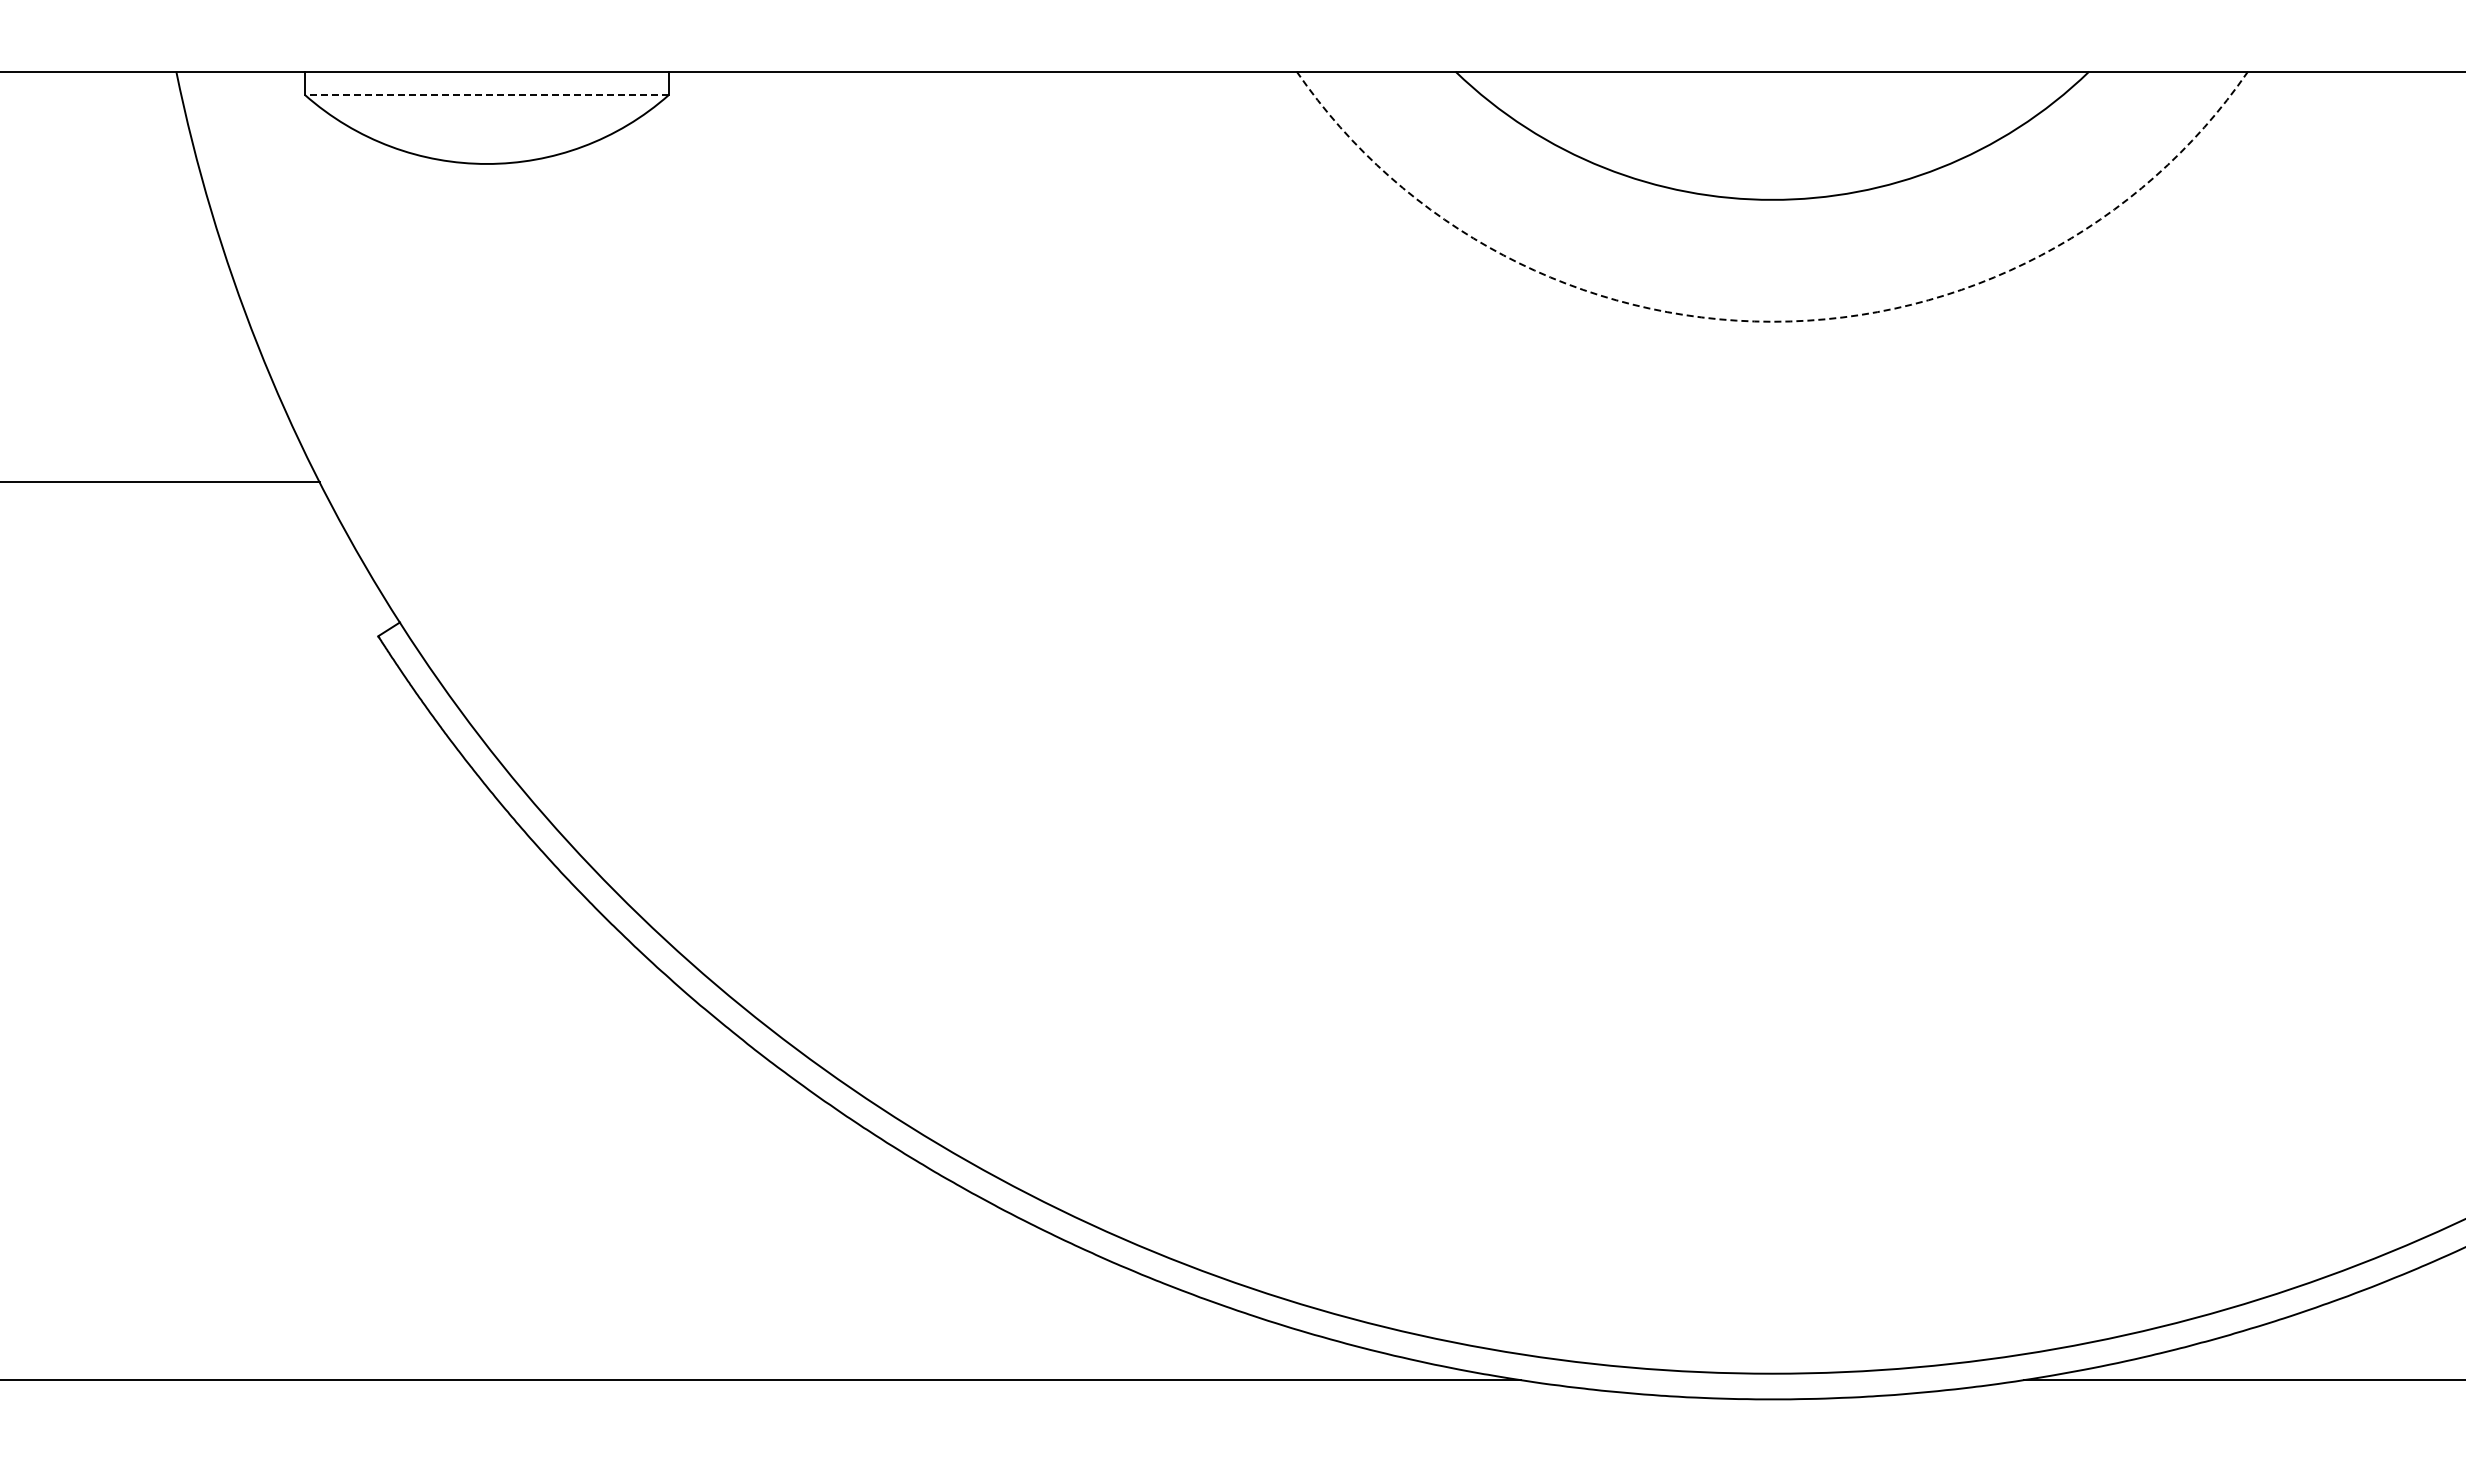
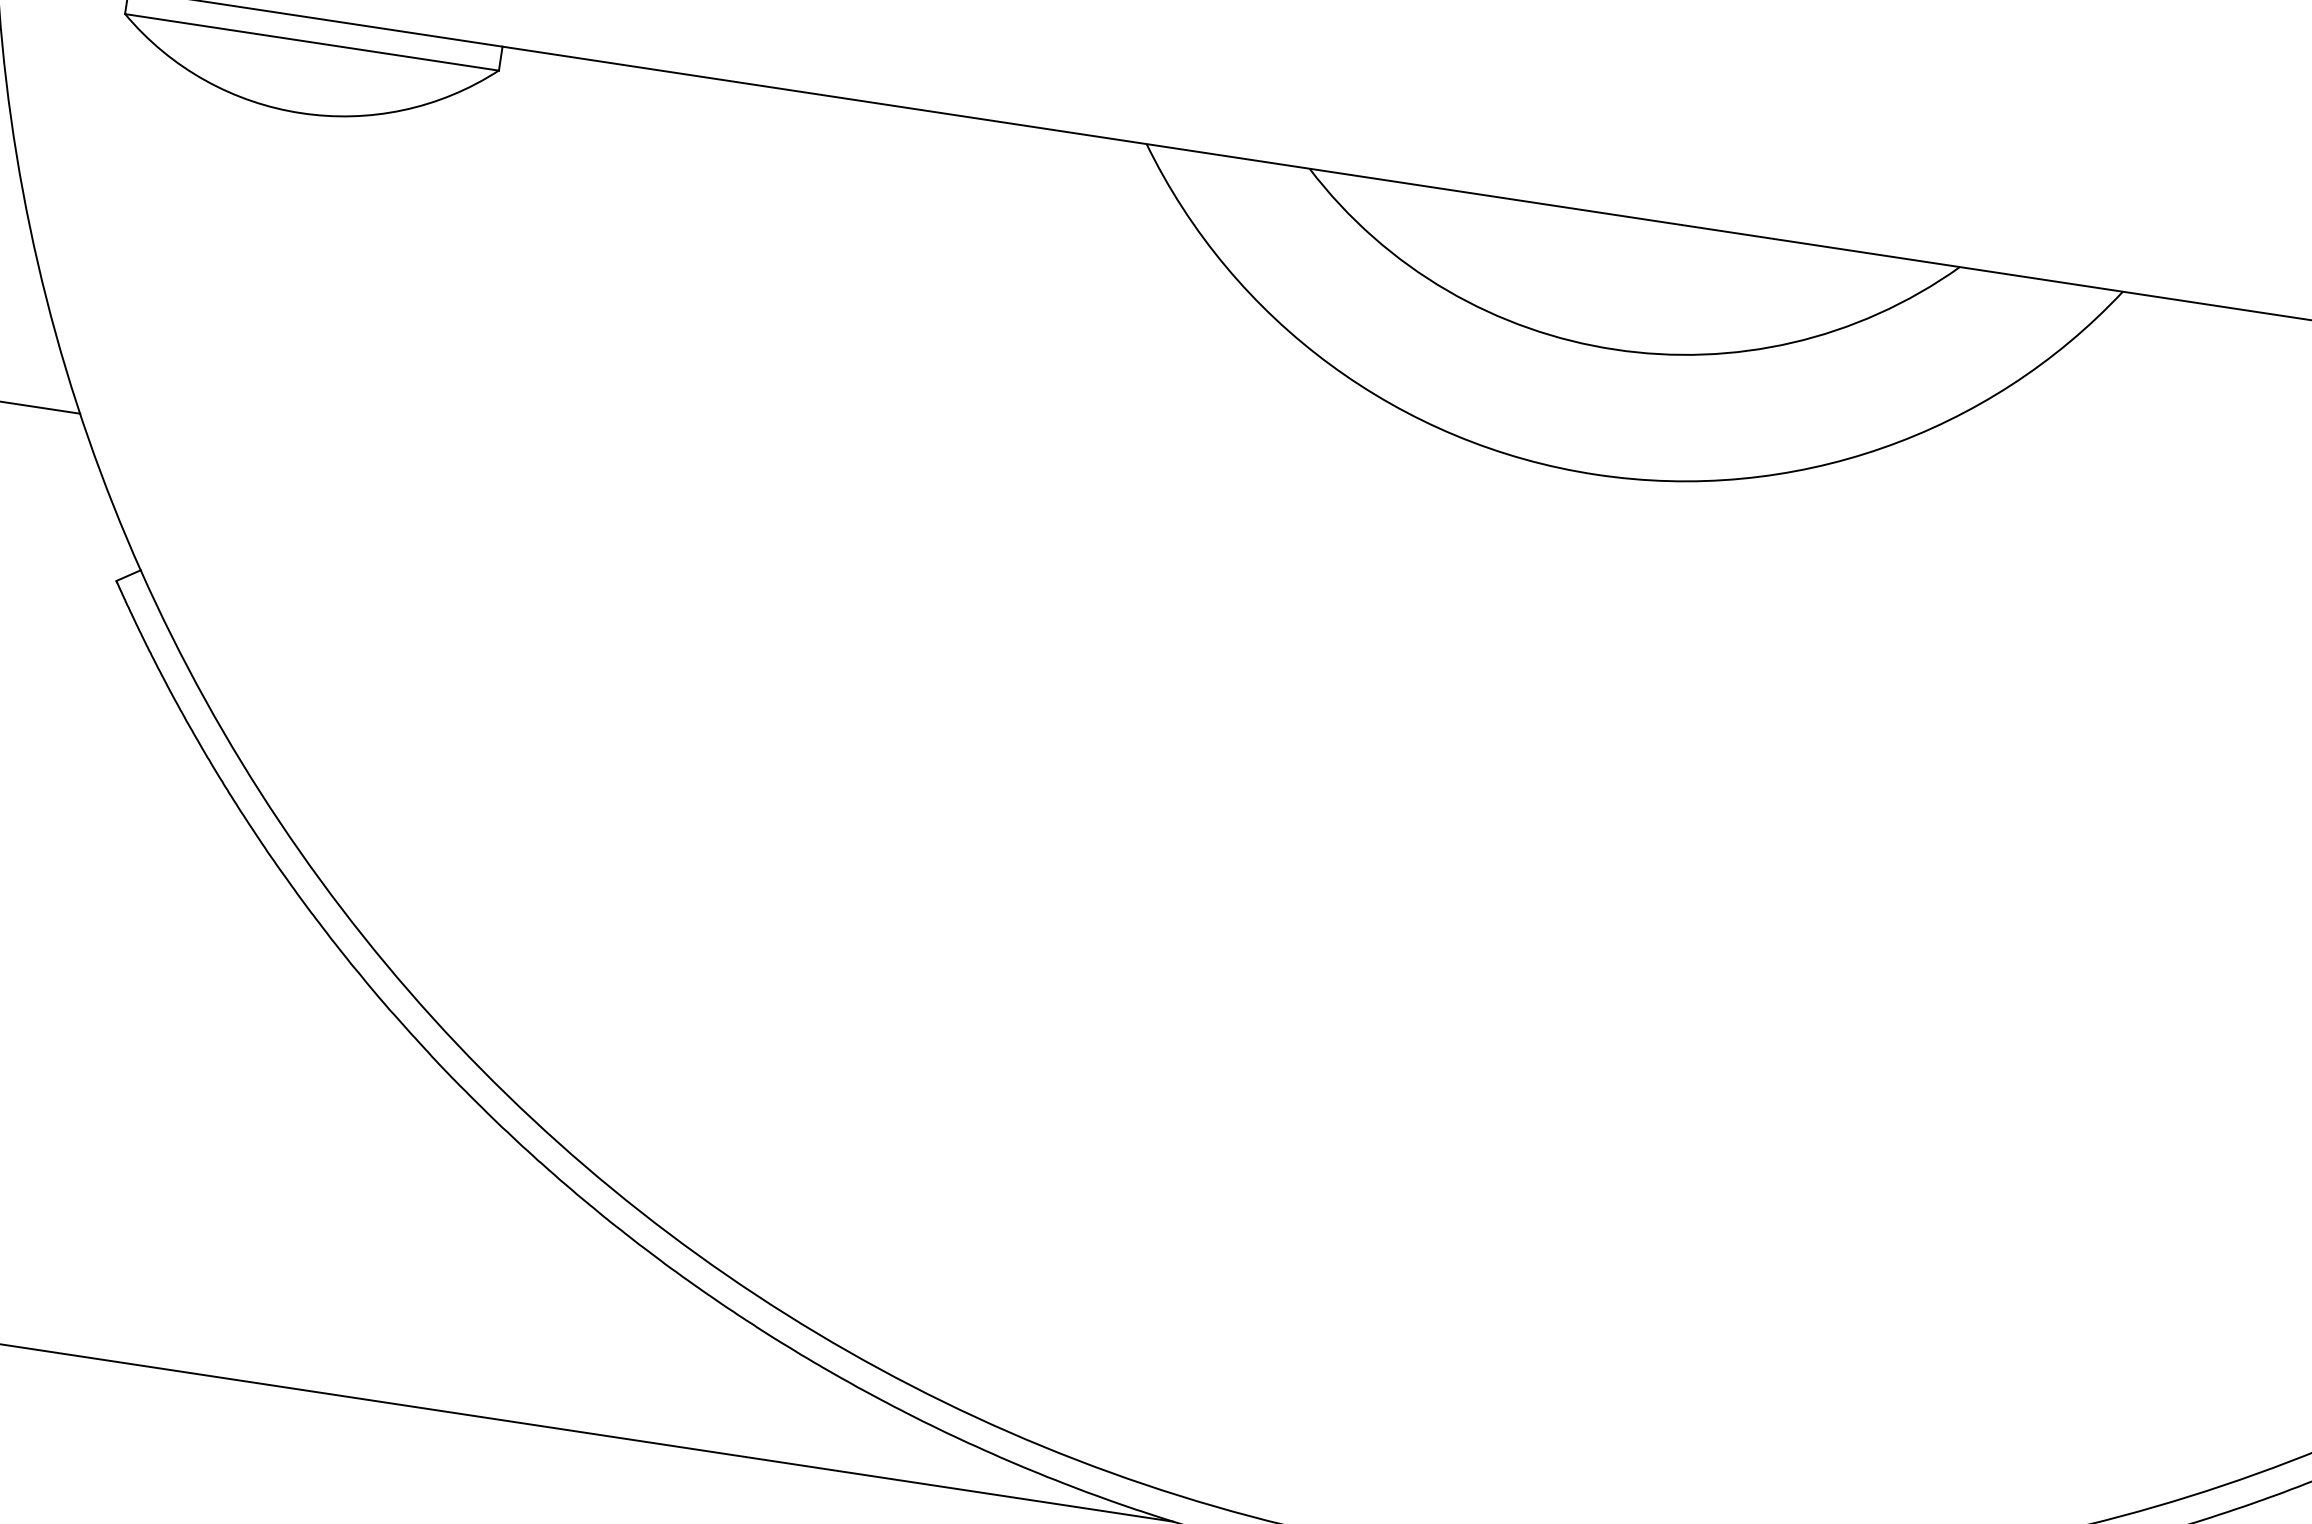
line: (486, 94) -> (311, 41), dashed -> solid
arc: (1772, 321) -> (1596, 474), dashed -> solid

